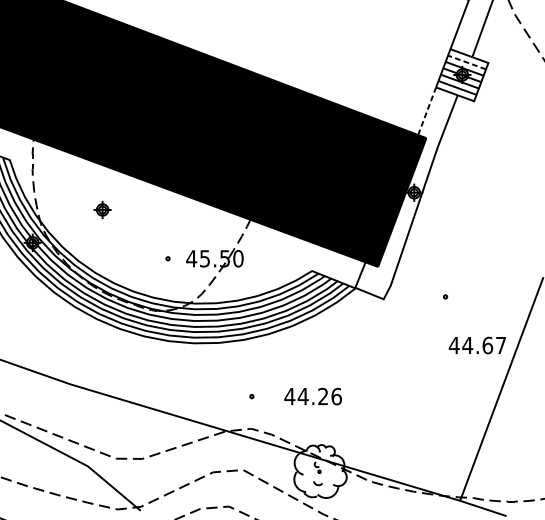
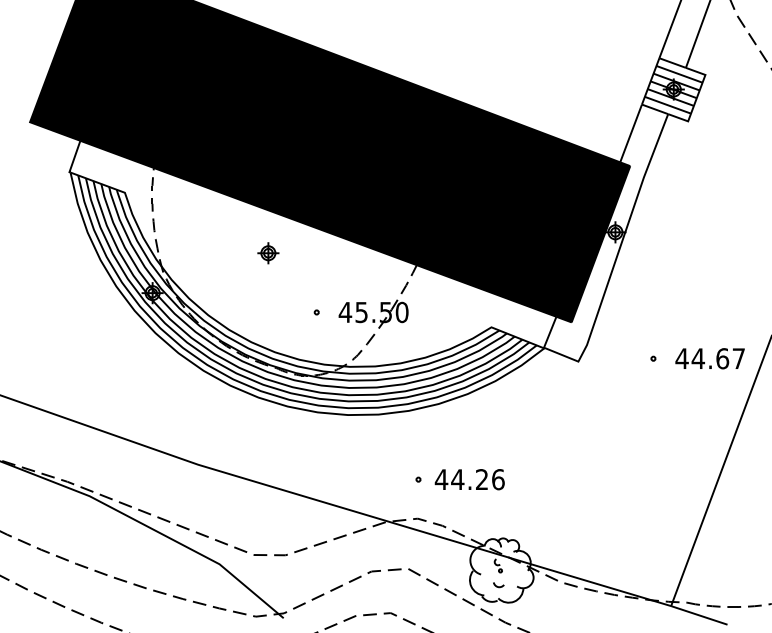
line: (467, 62) -> (679, 74), dashed -> solid
line: (427, 111) -> (631, 133), dashed -> solid
part: (102, 210) -> (268, 253), moved
text: (476, 345) -> (709, 358), moved
text: (312, 396) -> (469, 479), moved

